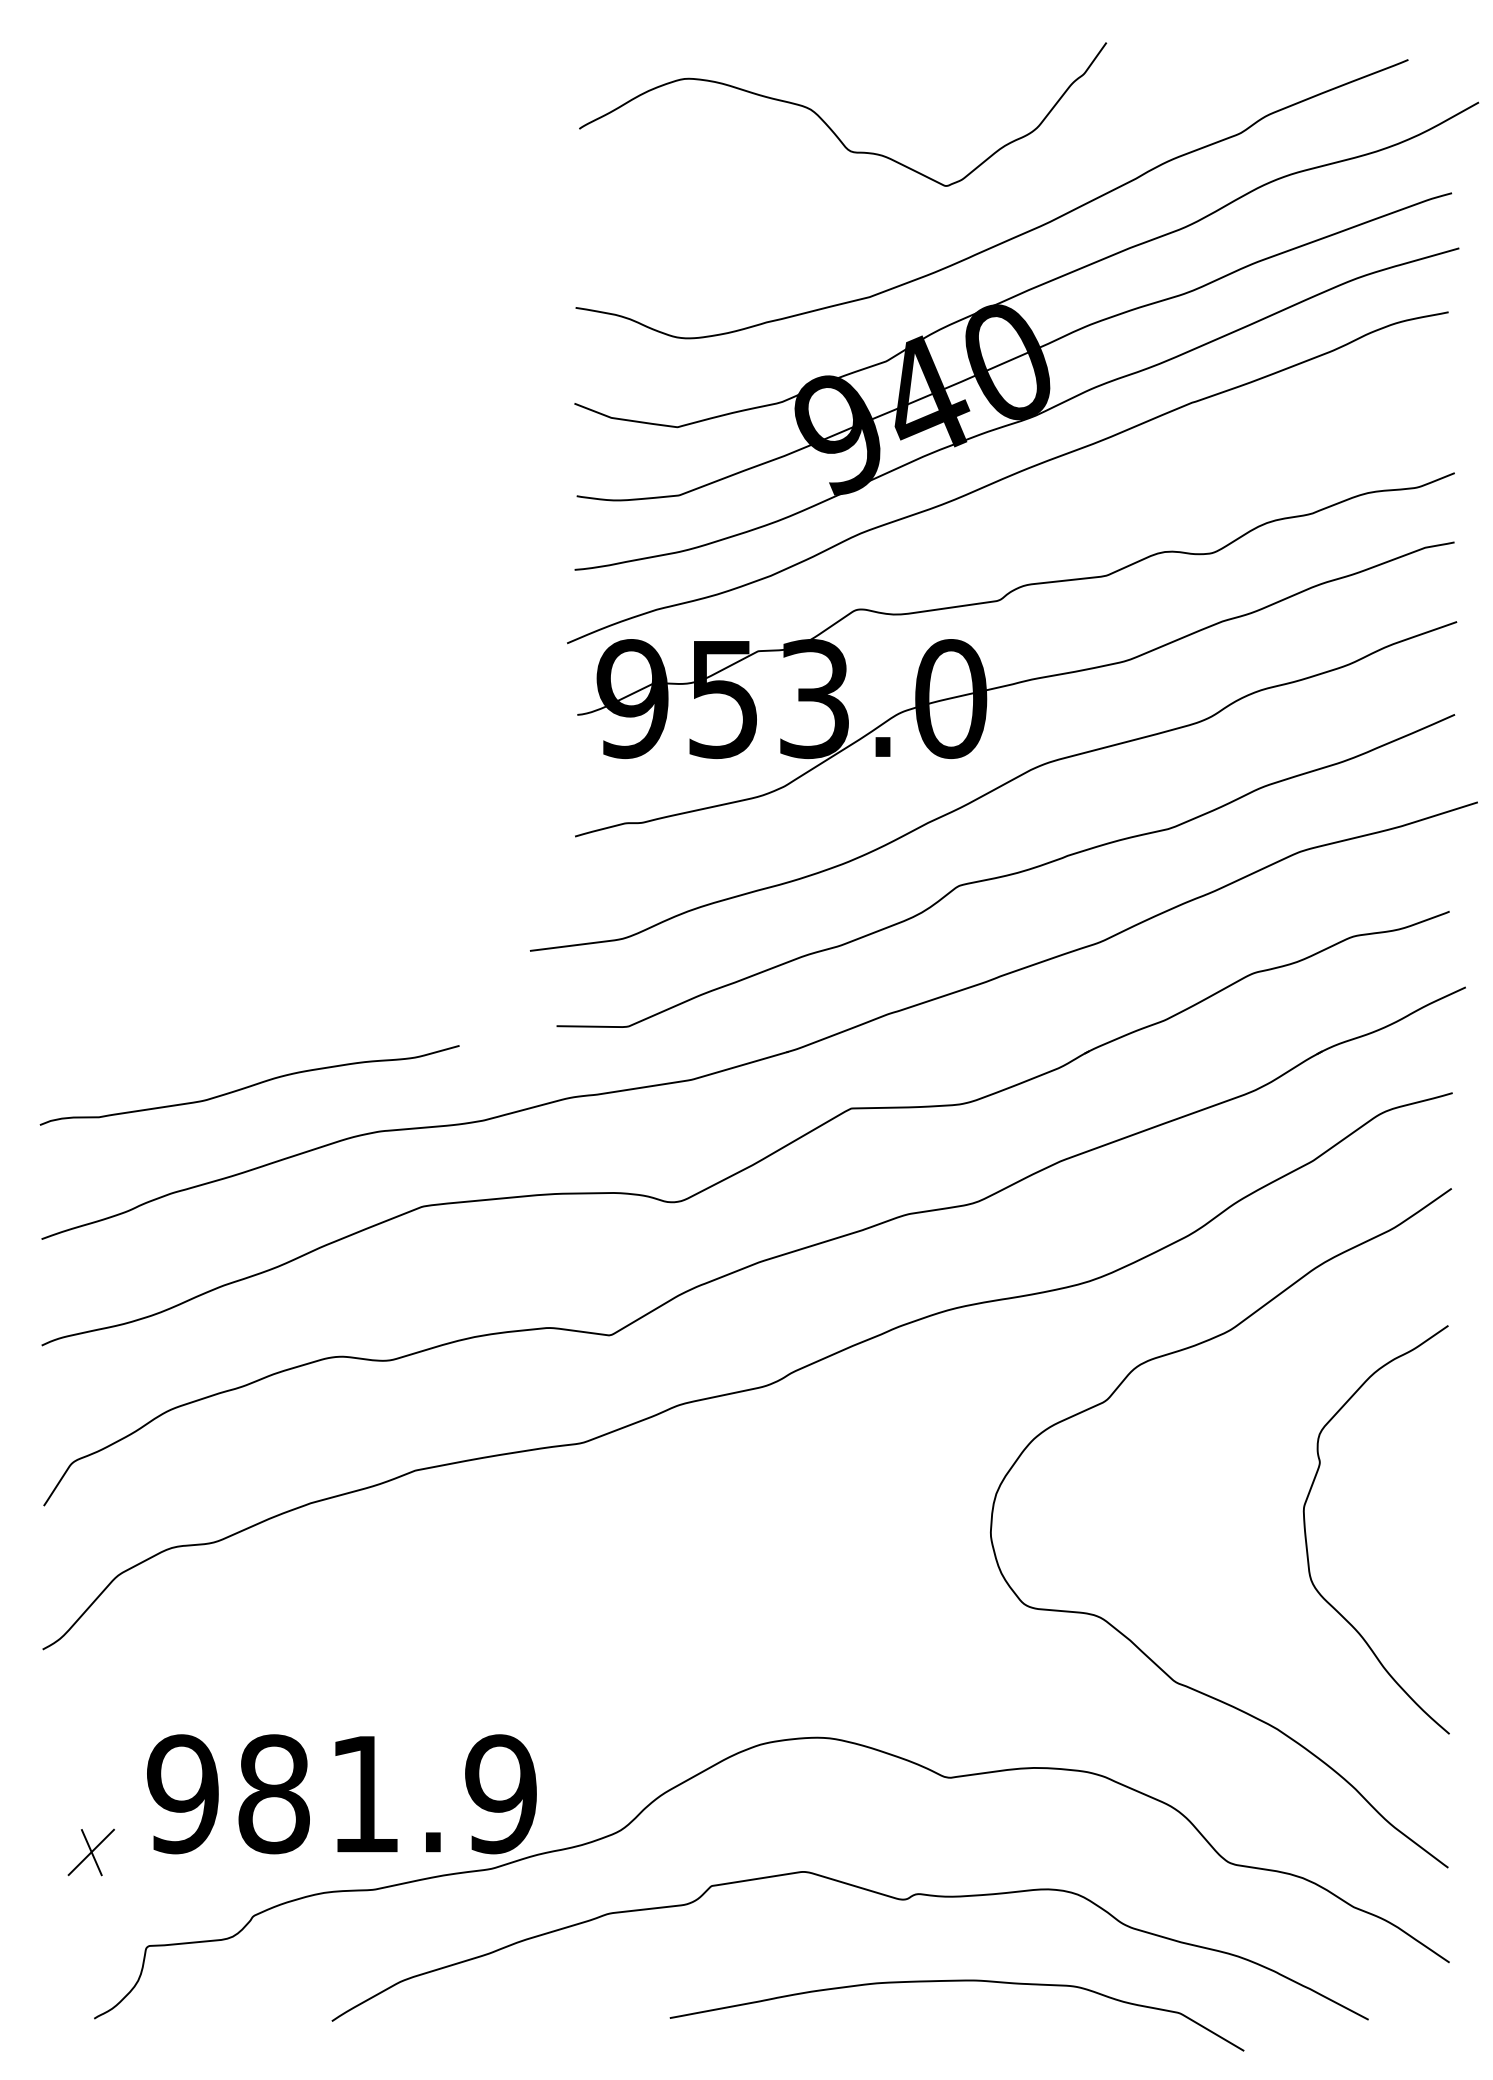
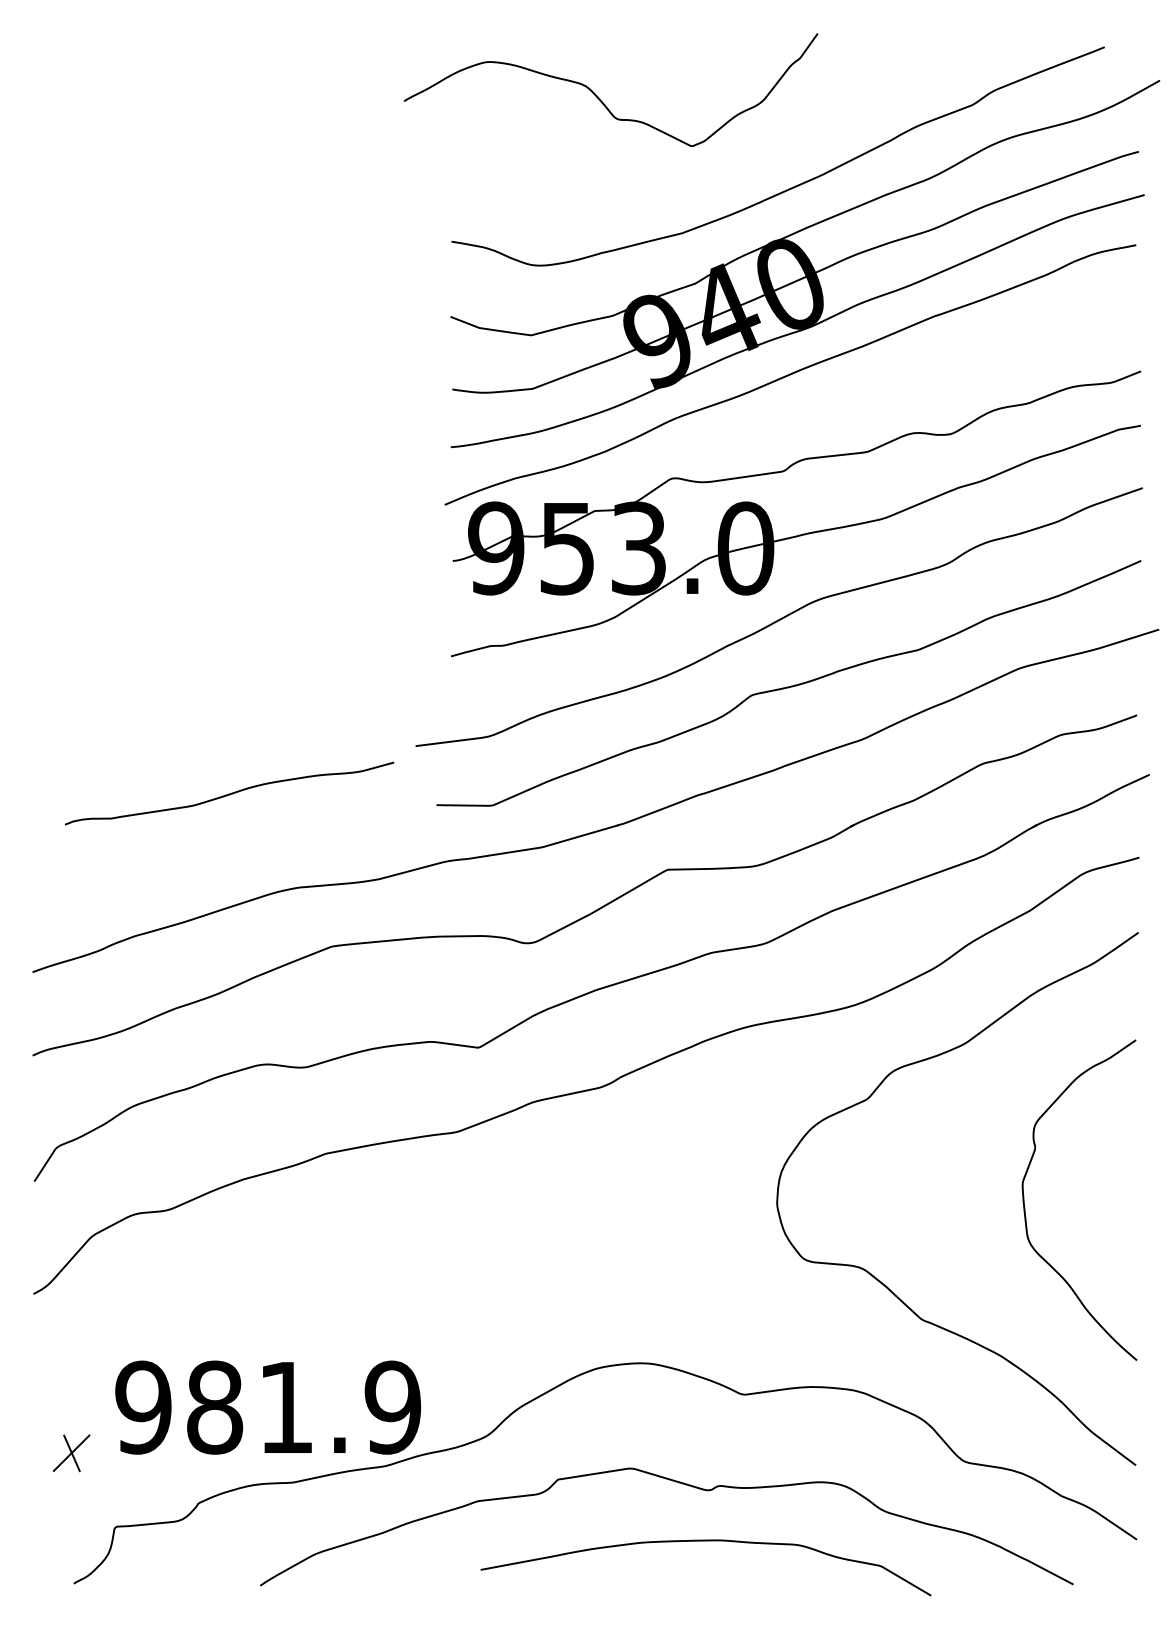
curve: (830, 127) -> (601, 100), moved
curve: (249, 1085) -> (229, 793), moved
curve: (956, 1981) -> (705, 1541), moved

